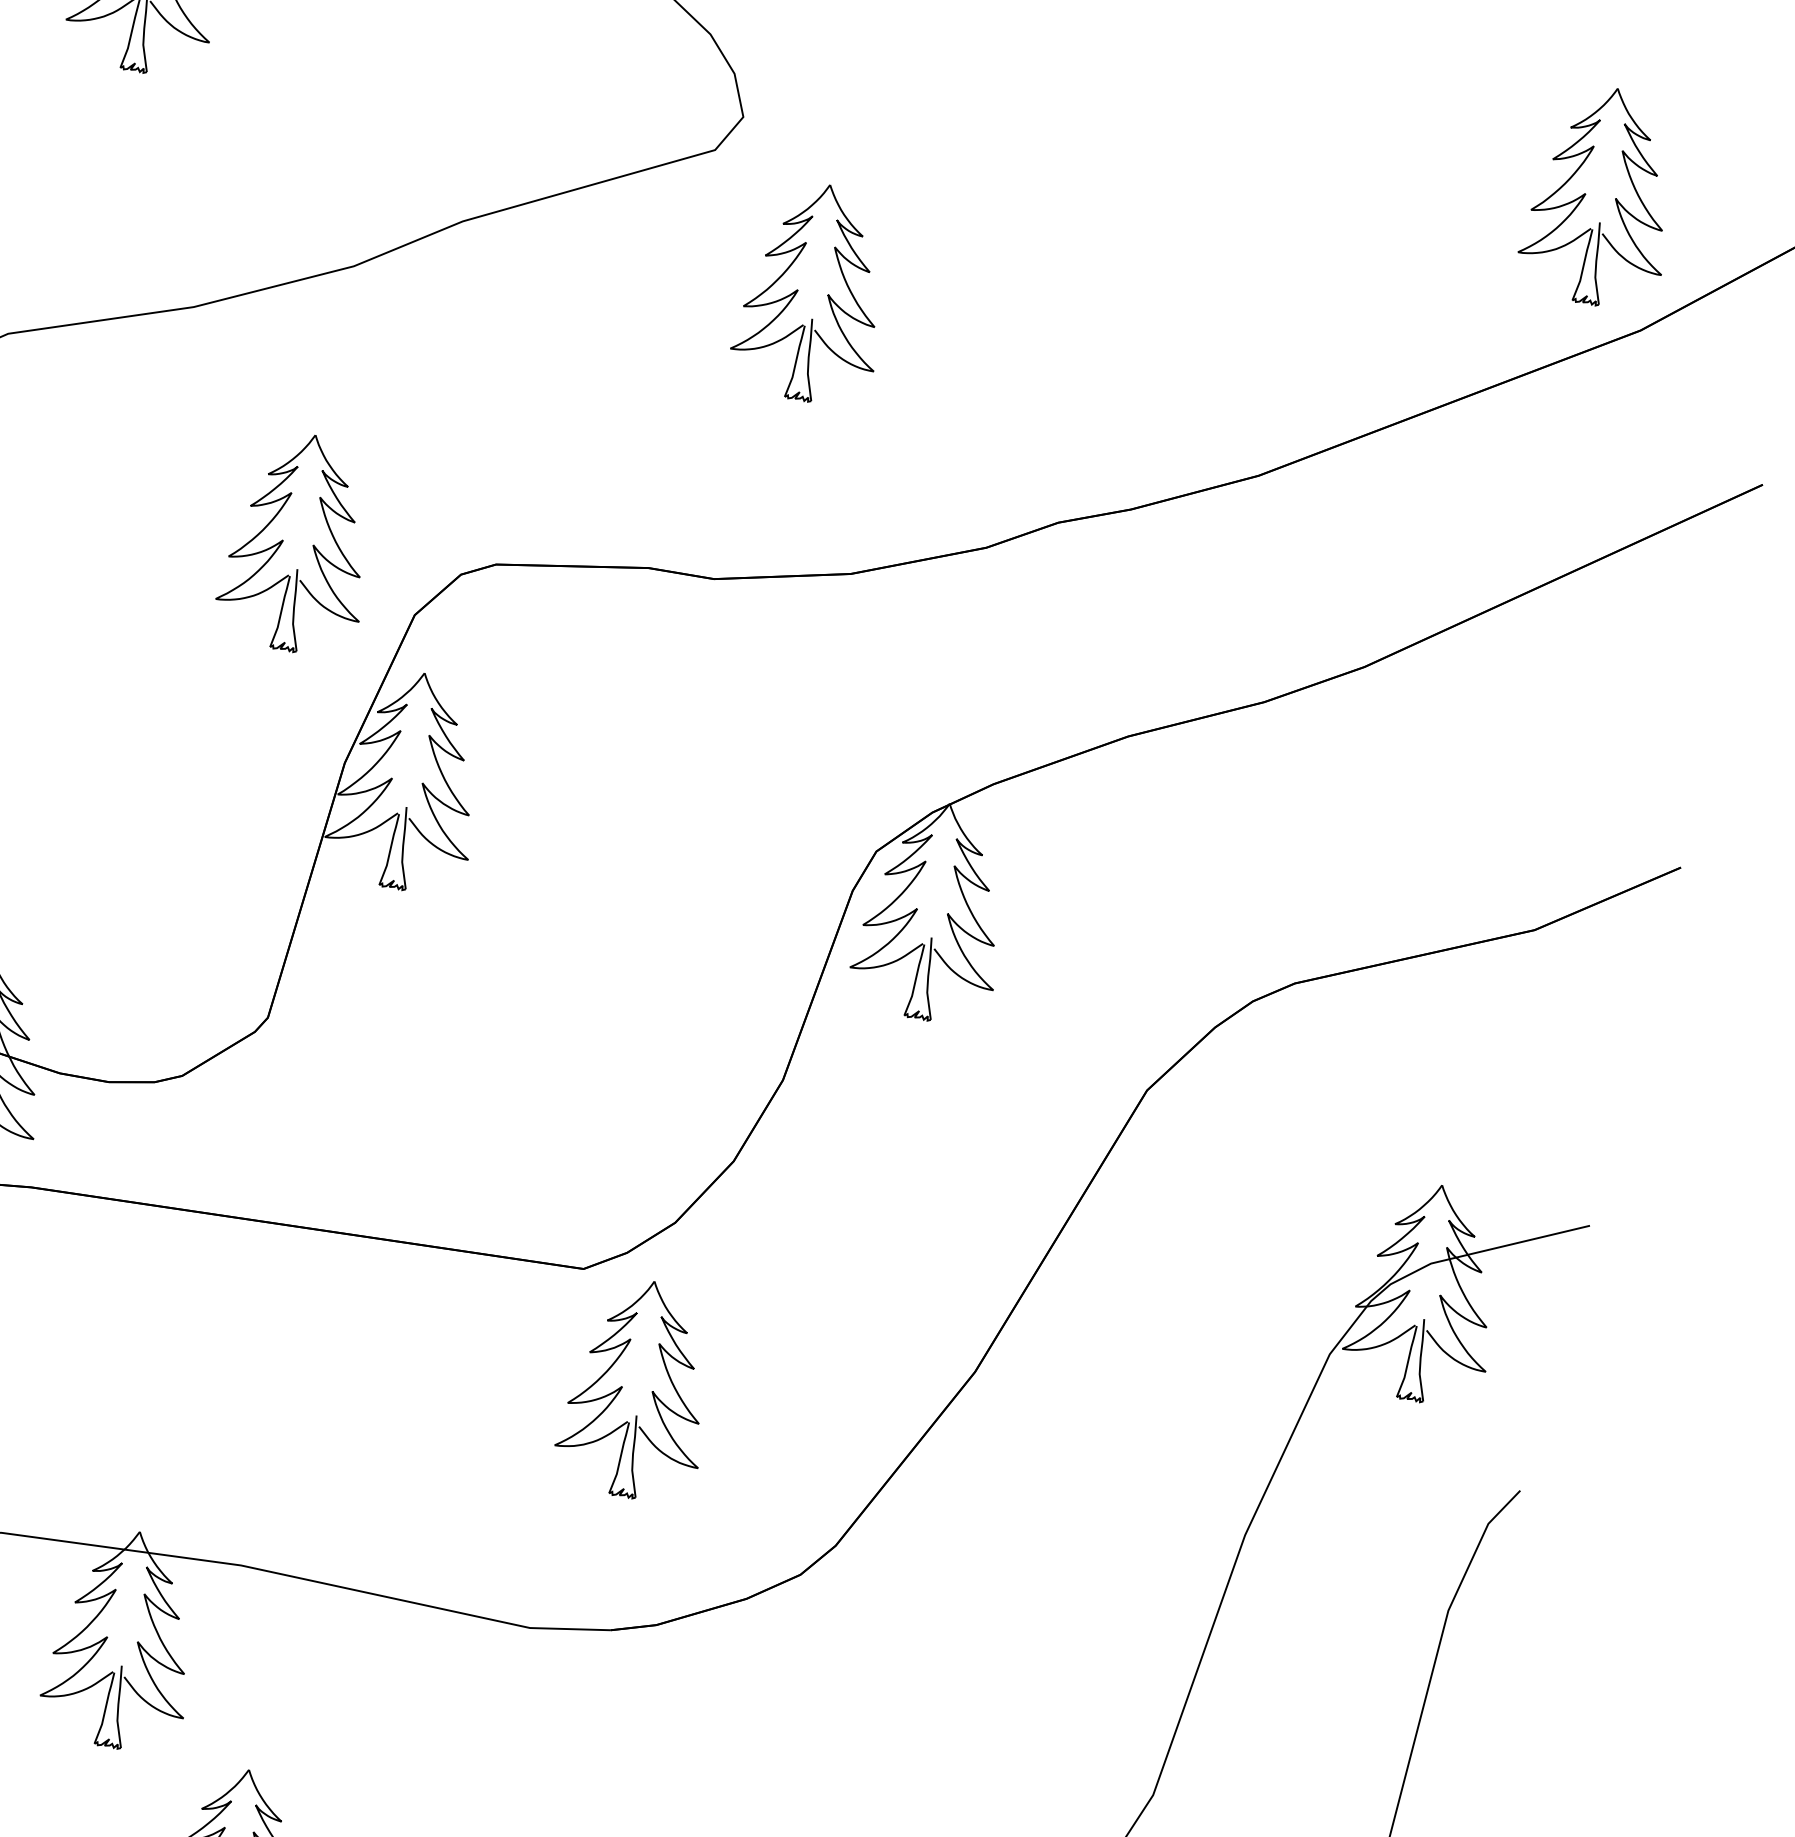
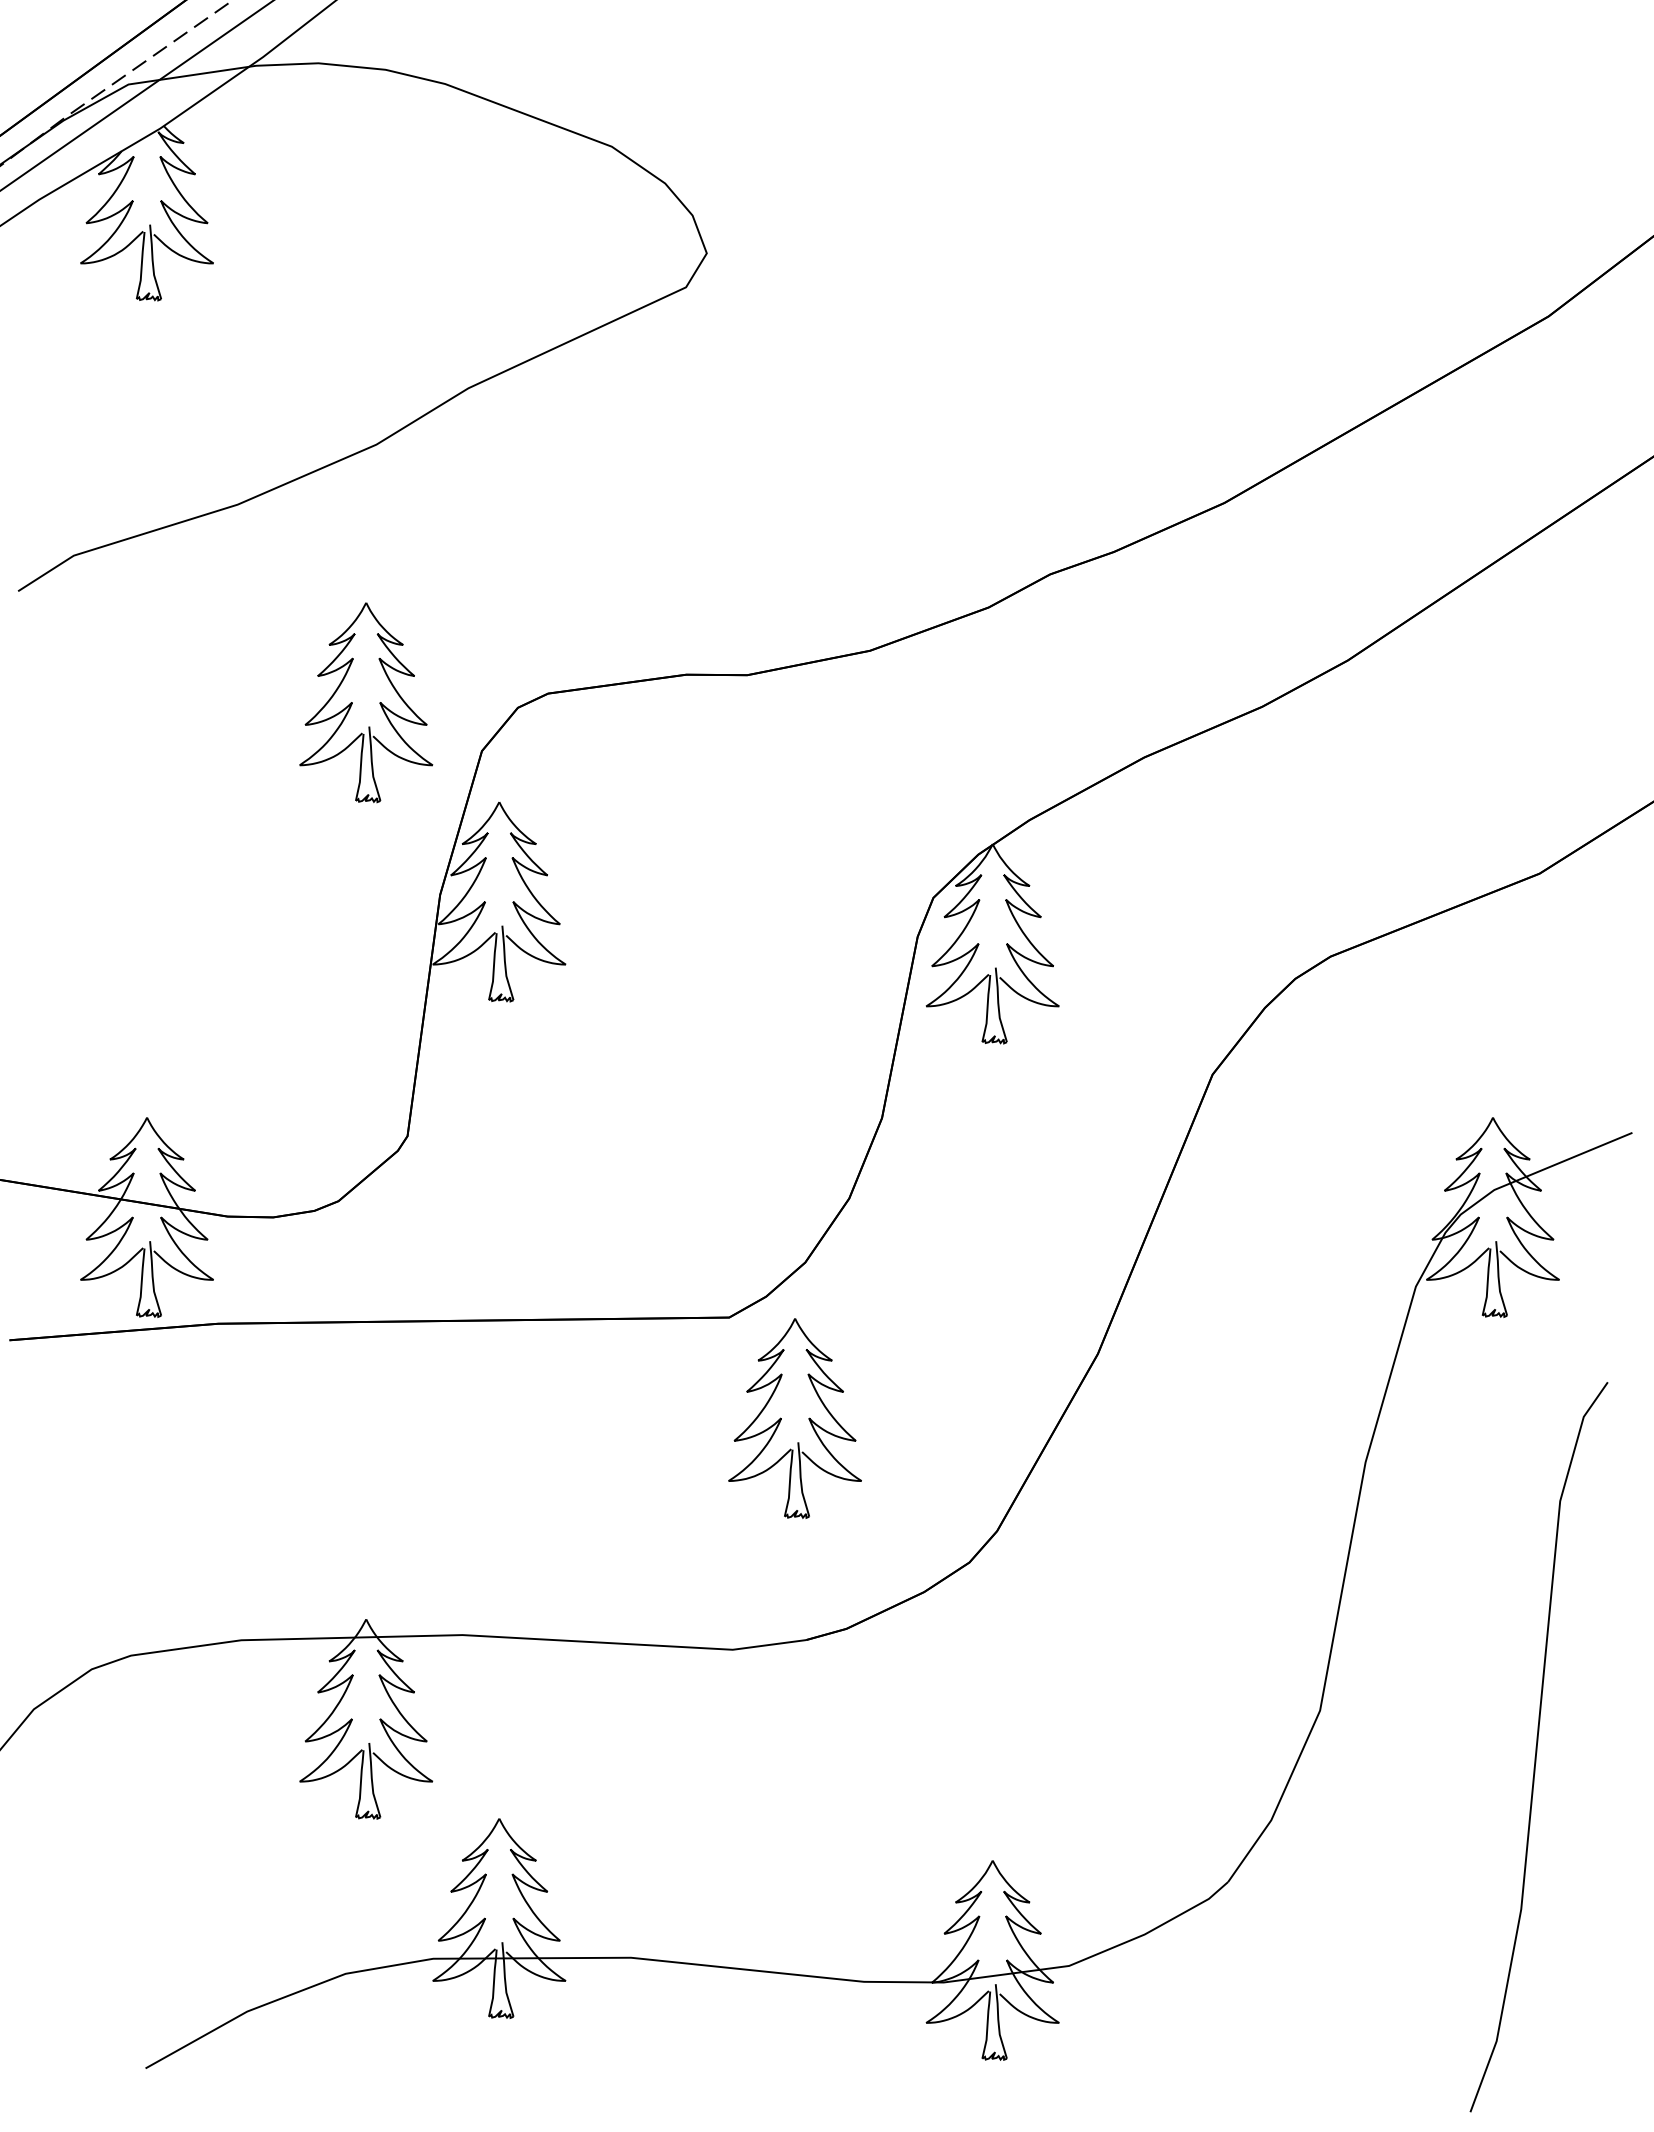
part: (1600, 195) -> (1492, 200), removed
part: (812, 293) -> (794, 402), removed

